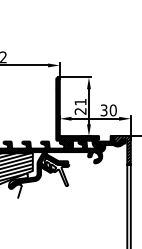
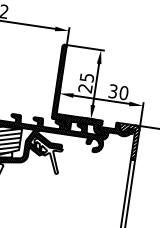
text: (80, 101) -> (87, 76), 21 -> 25

